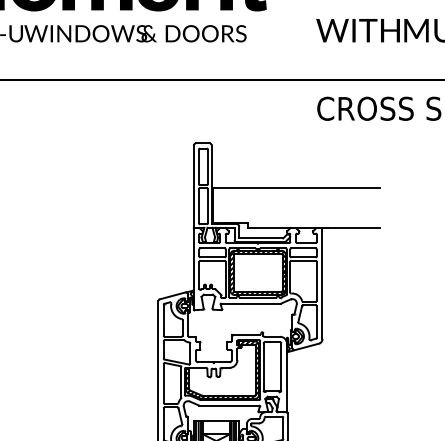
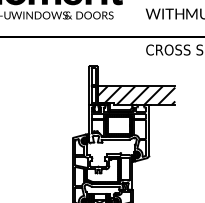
hatch: (296, 207) -> (136, 95), added

